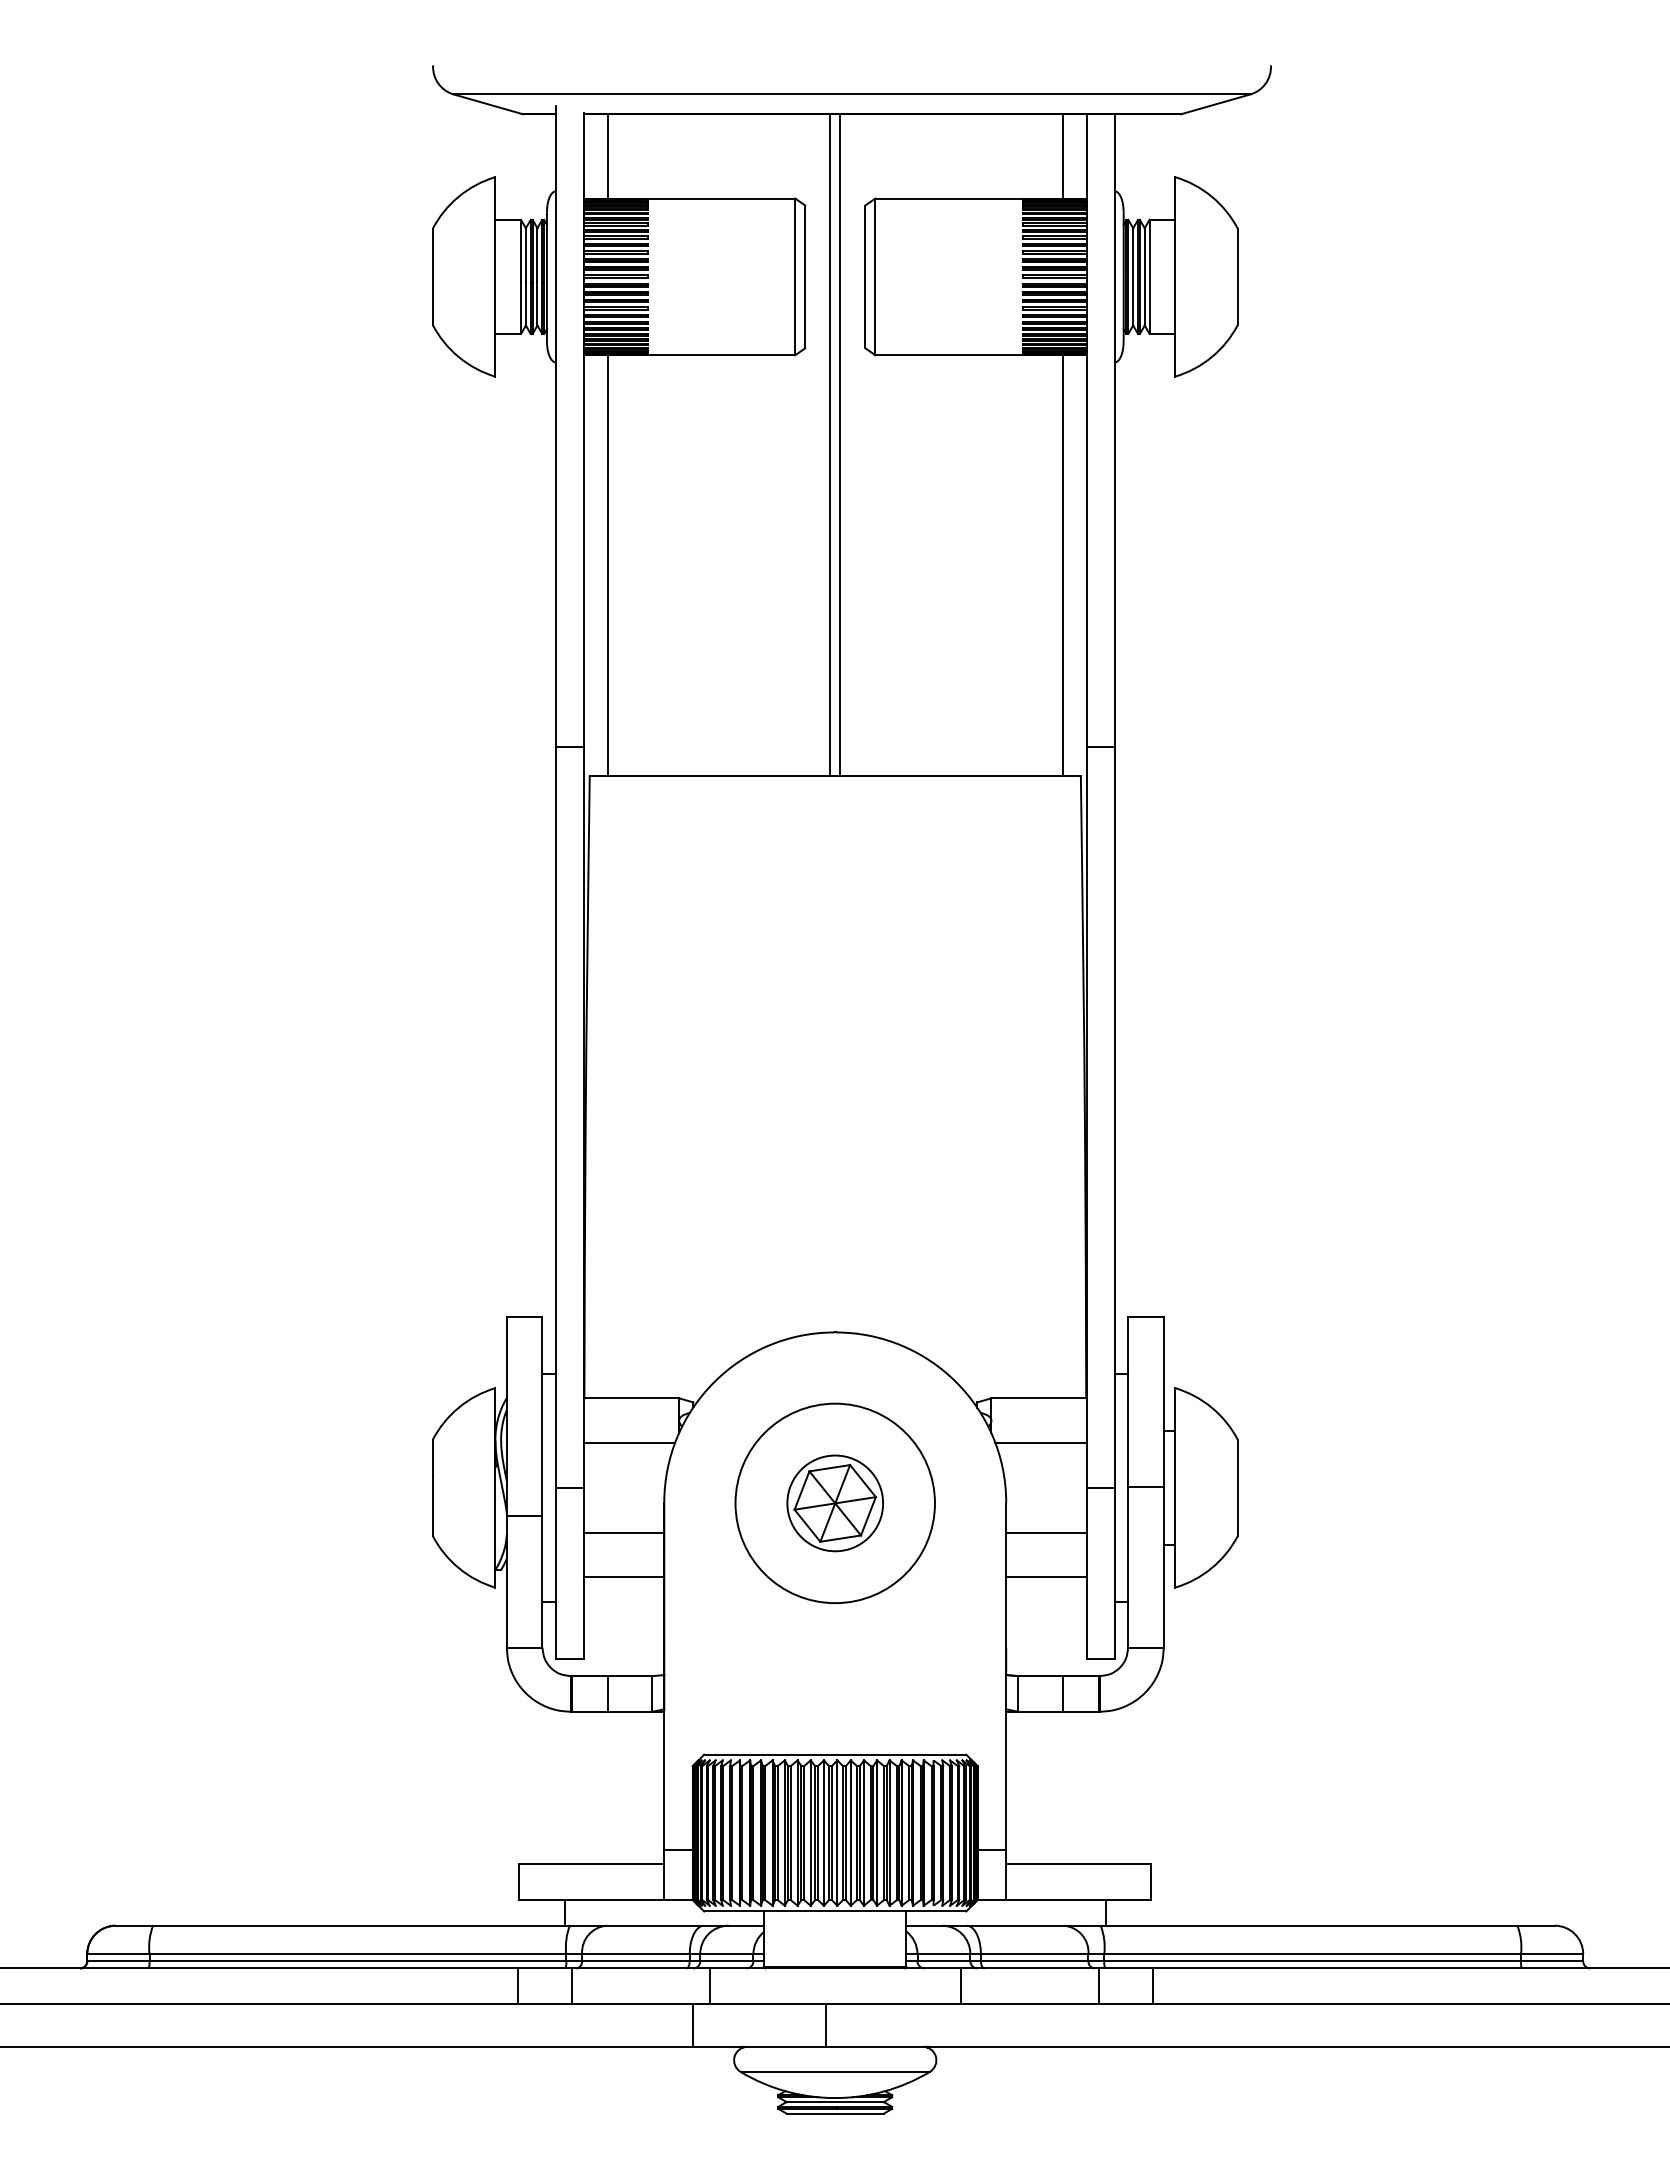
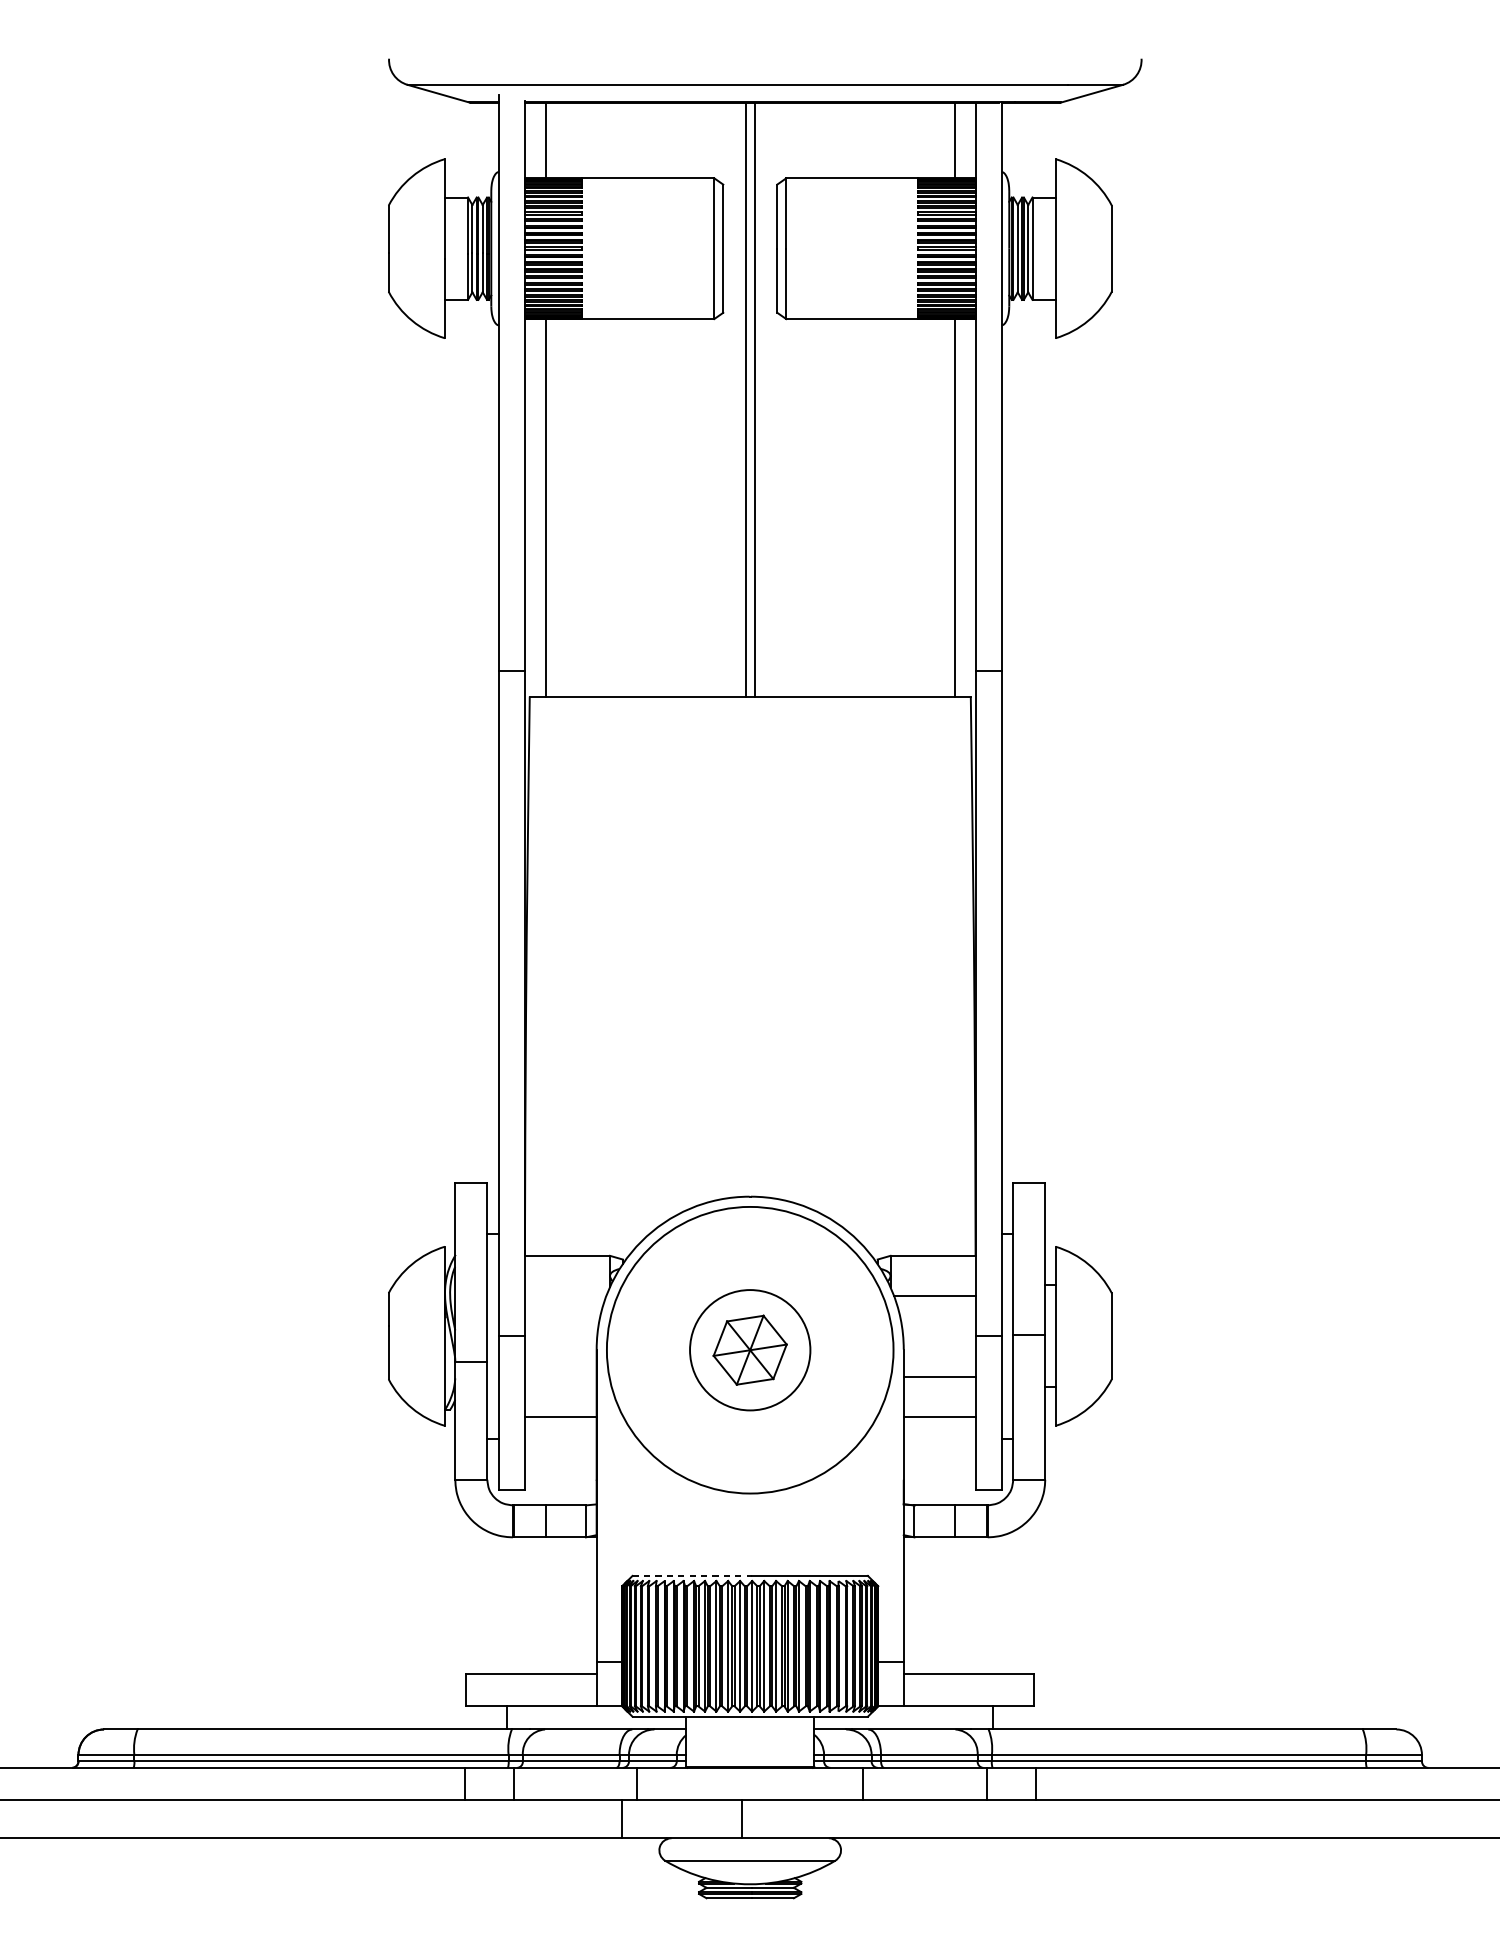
line: (629, 1443) -> (565, 1296), removed
circle: (834, 1503) -> (749, 1350), size x1.6
circle: (835, 1503) -> (750, 1350), size x1.4
line: (623, 1532) -> (560, 1376), removed
line: (770, 1754) -> (692, 1575), solid -> dashed

